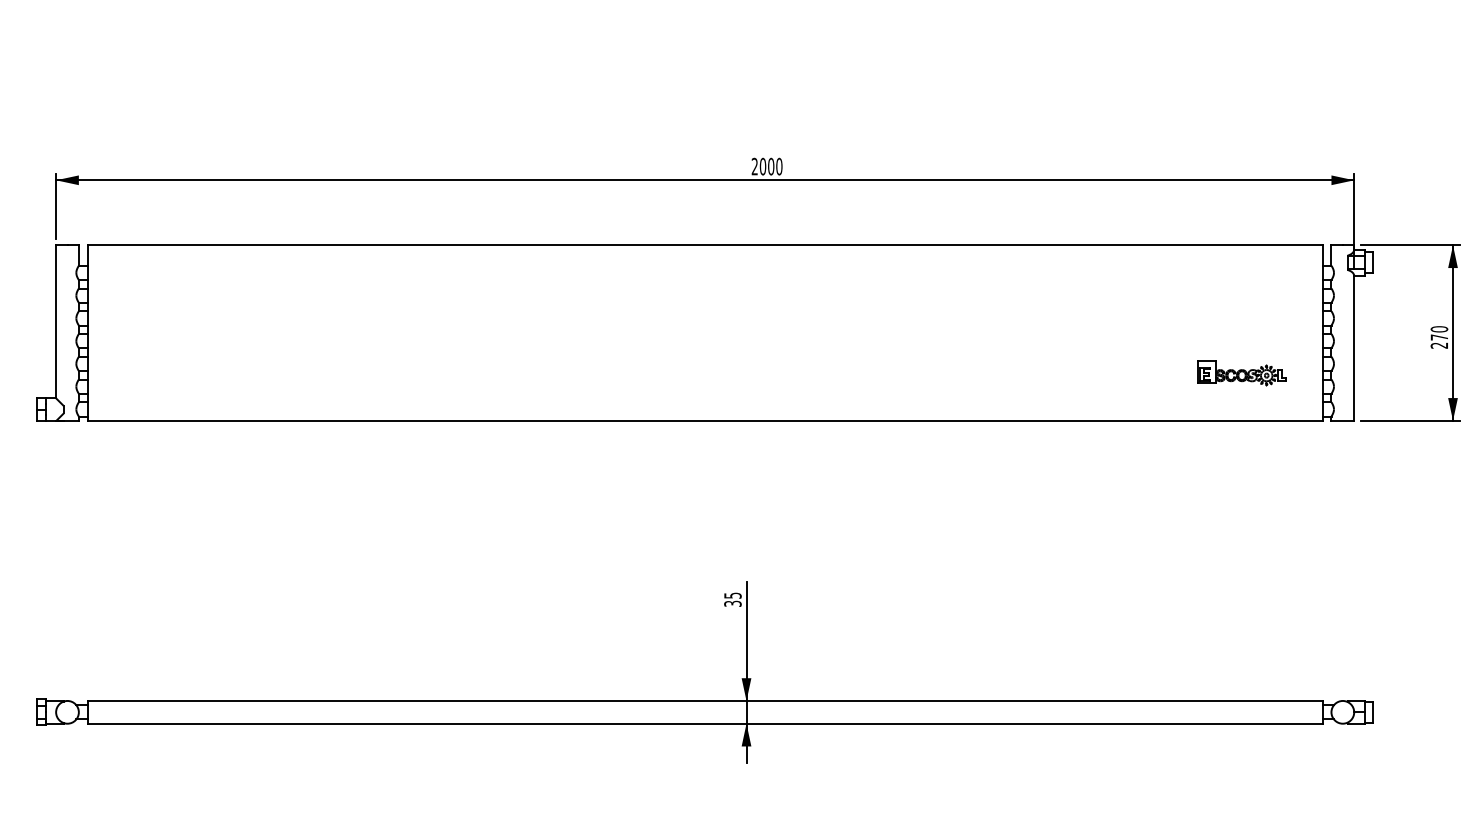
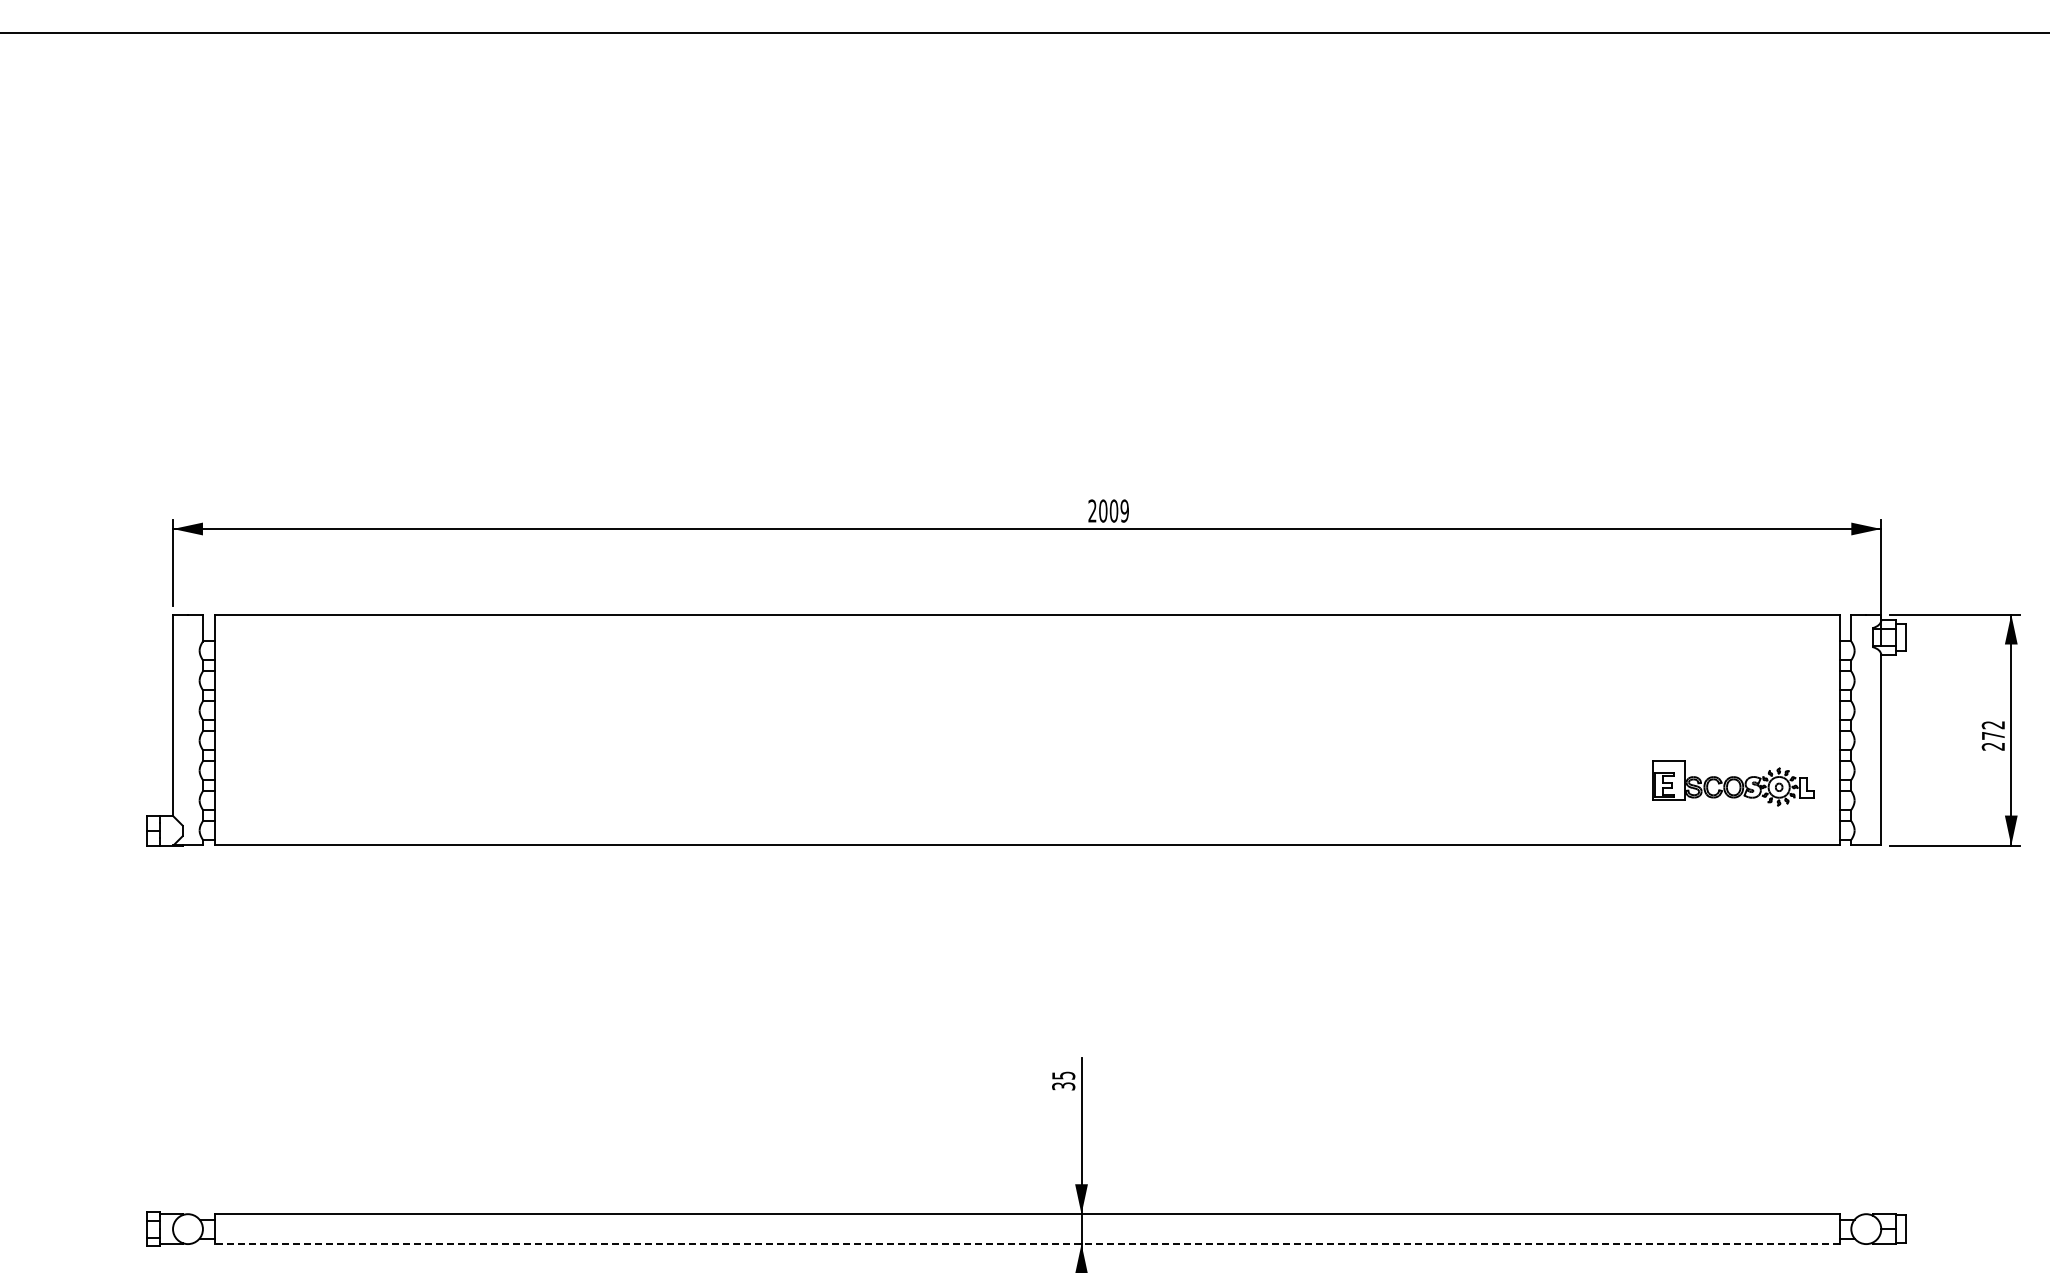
text: (779, 166) -> (1124, 510), 2000 -> 2009
text: (1439, 328) -> (1993, 724), 270 -> 272
part: (1241, 372) -> (1733, 782), size x1.4
line: (705, 724) -> (1027, 1244), solid -> dashed

